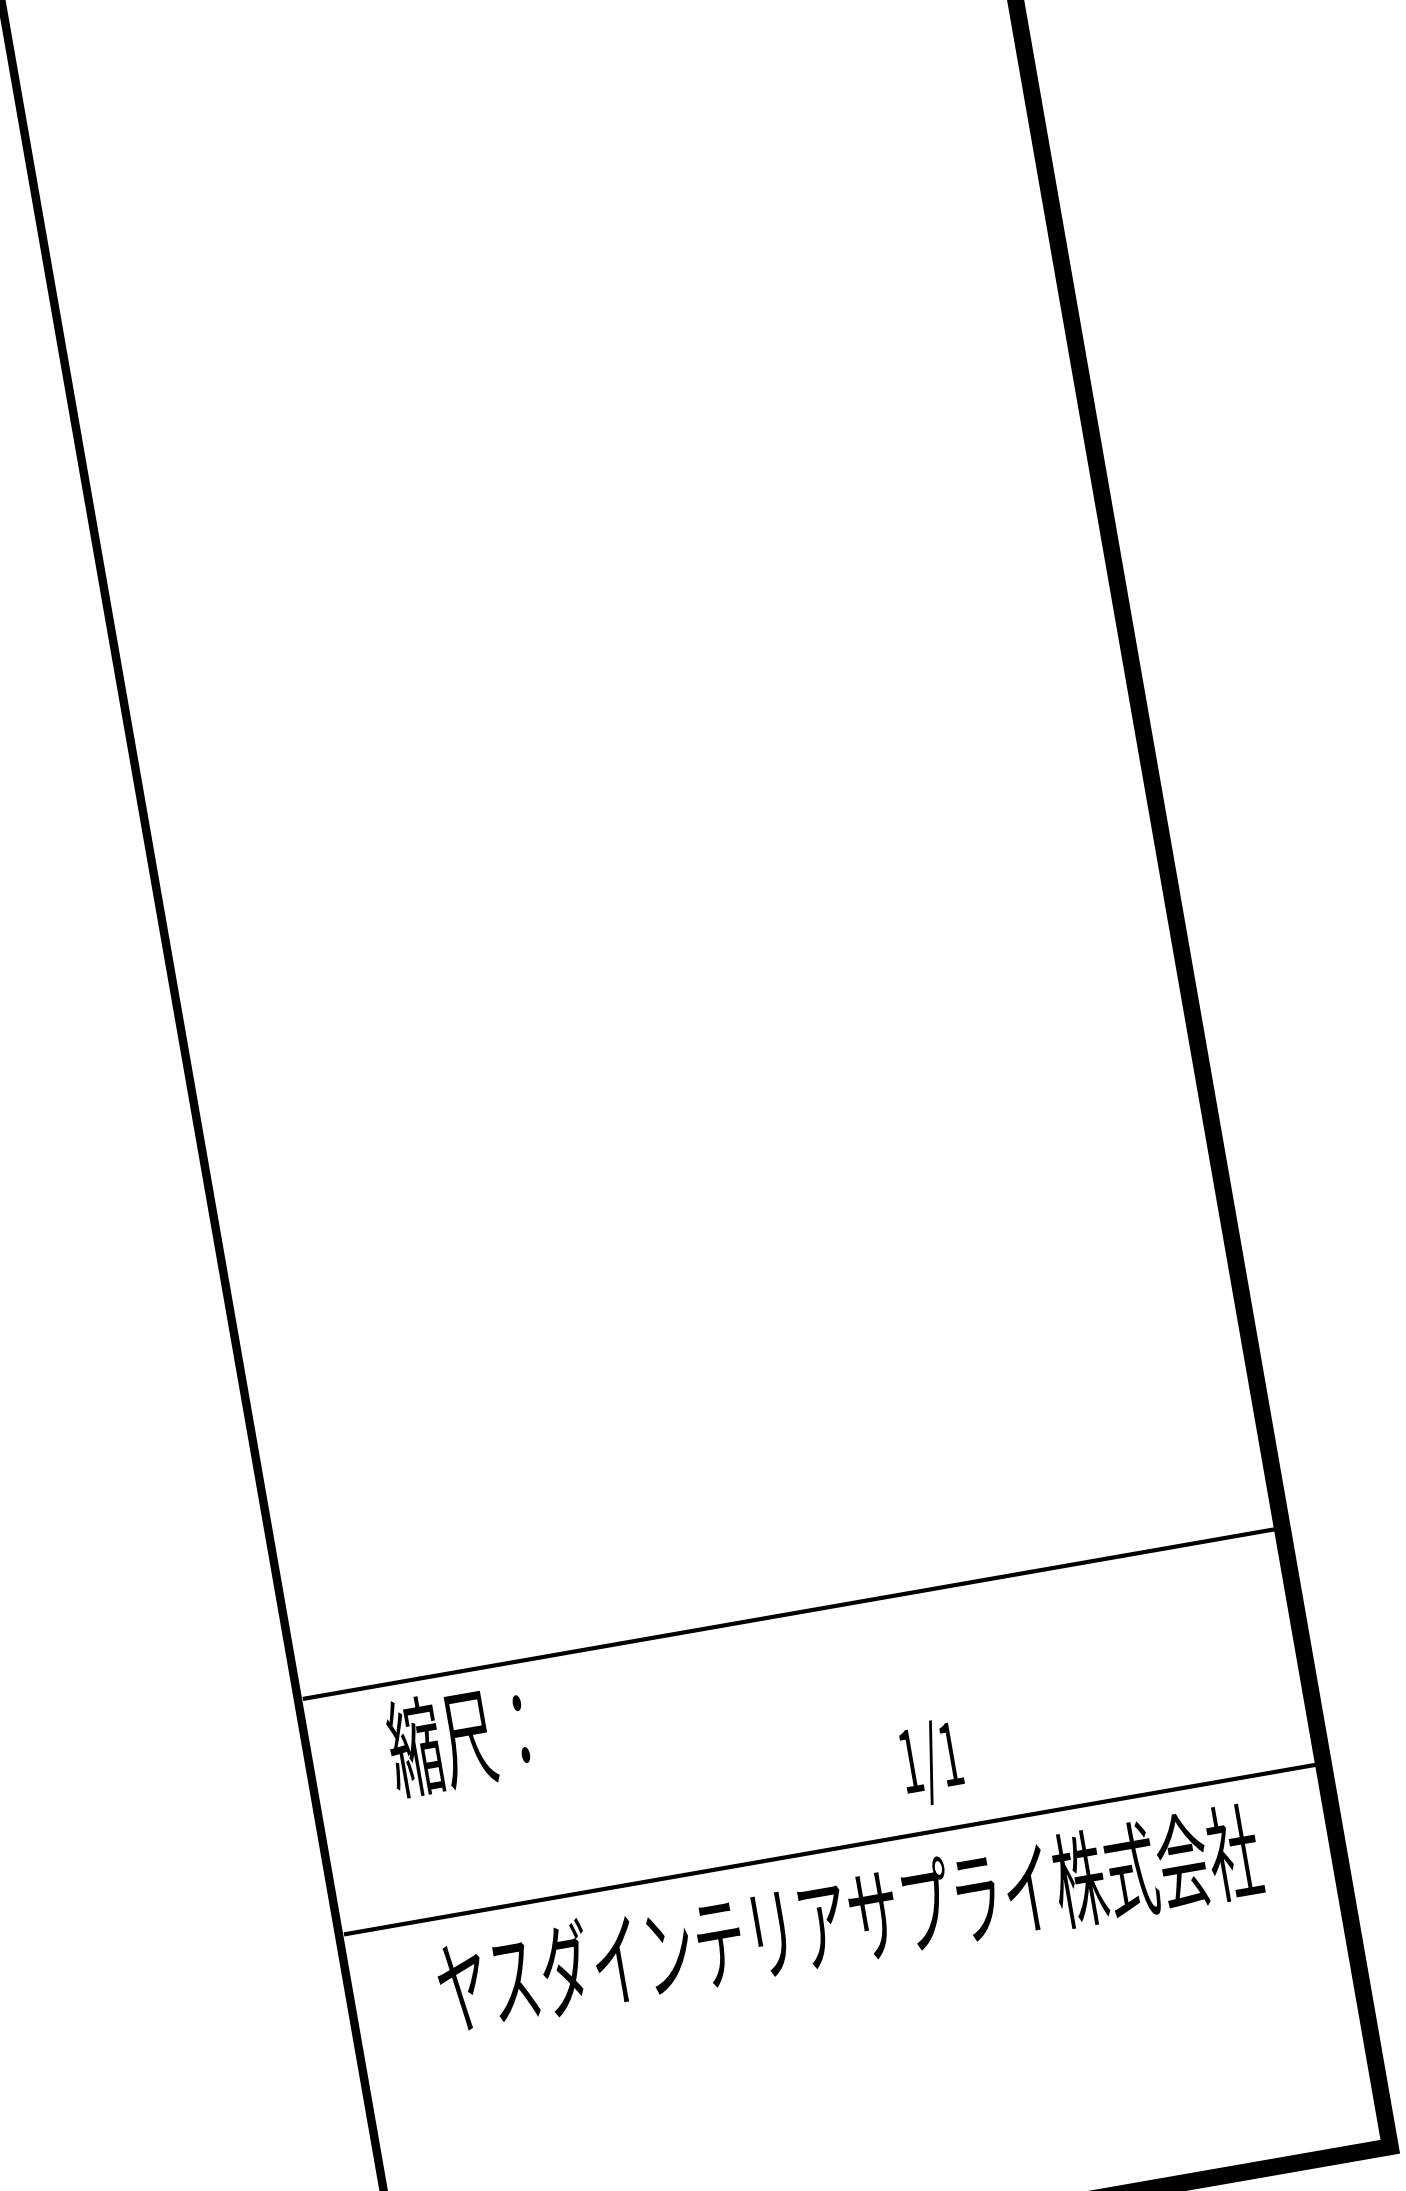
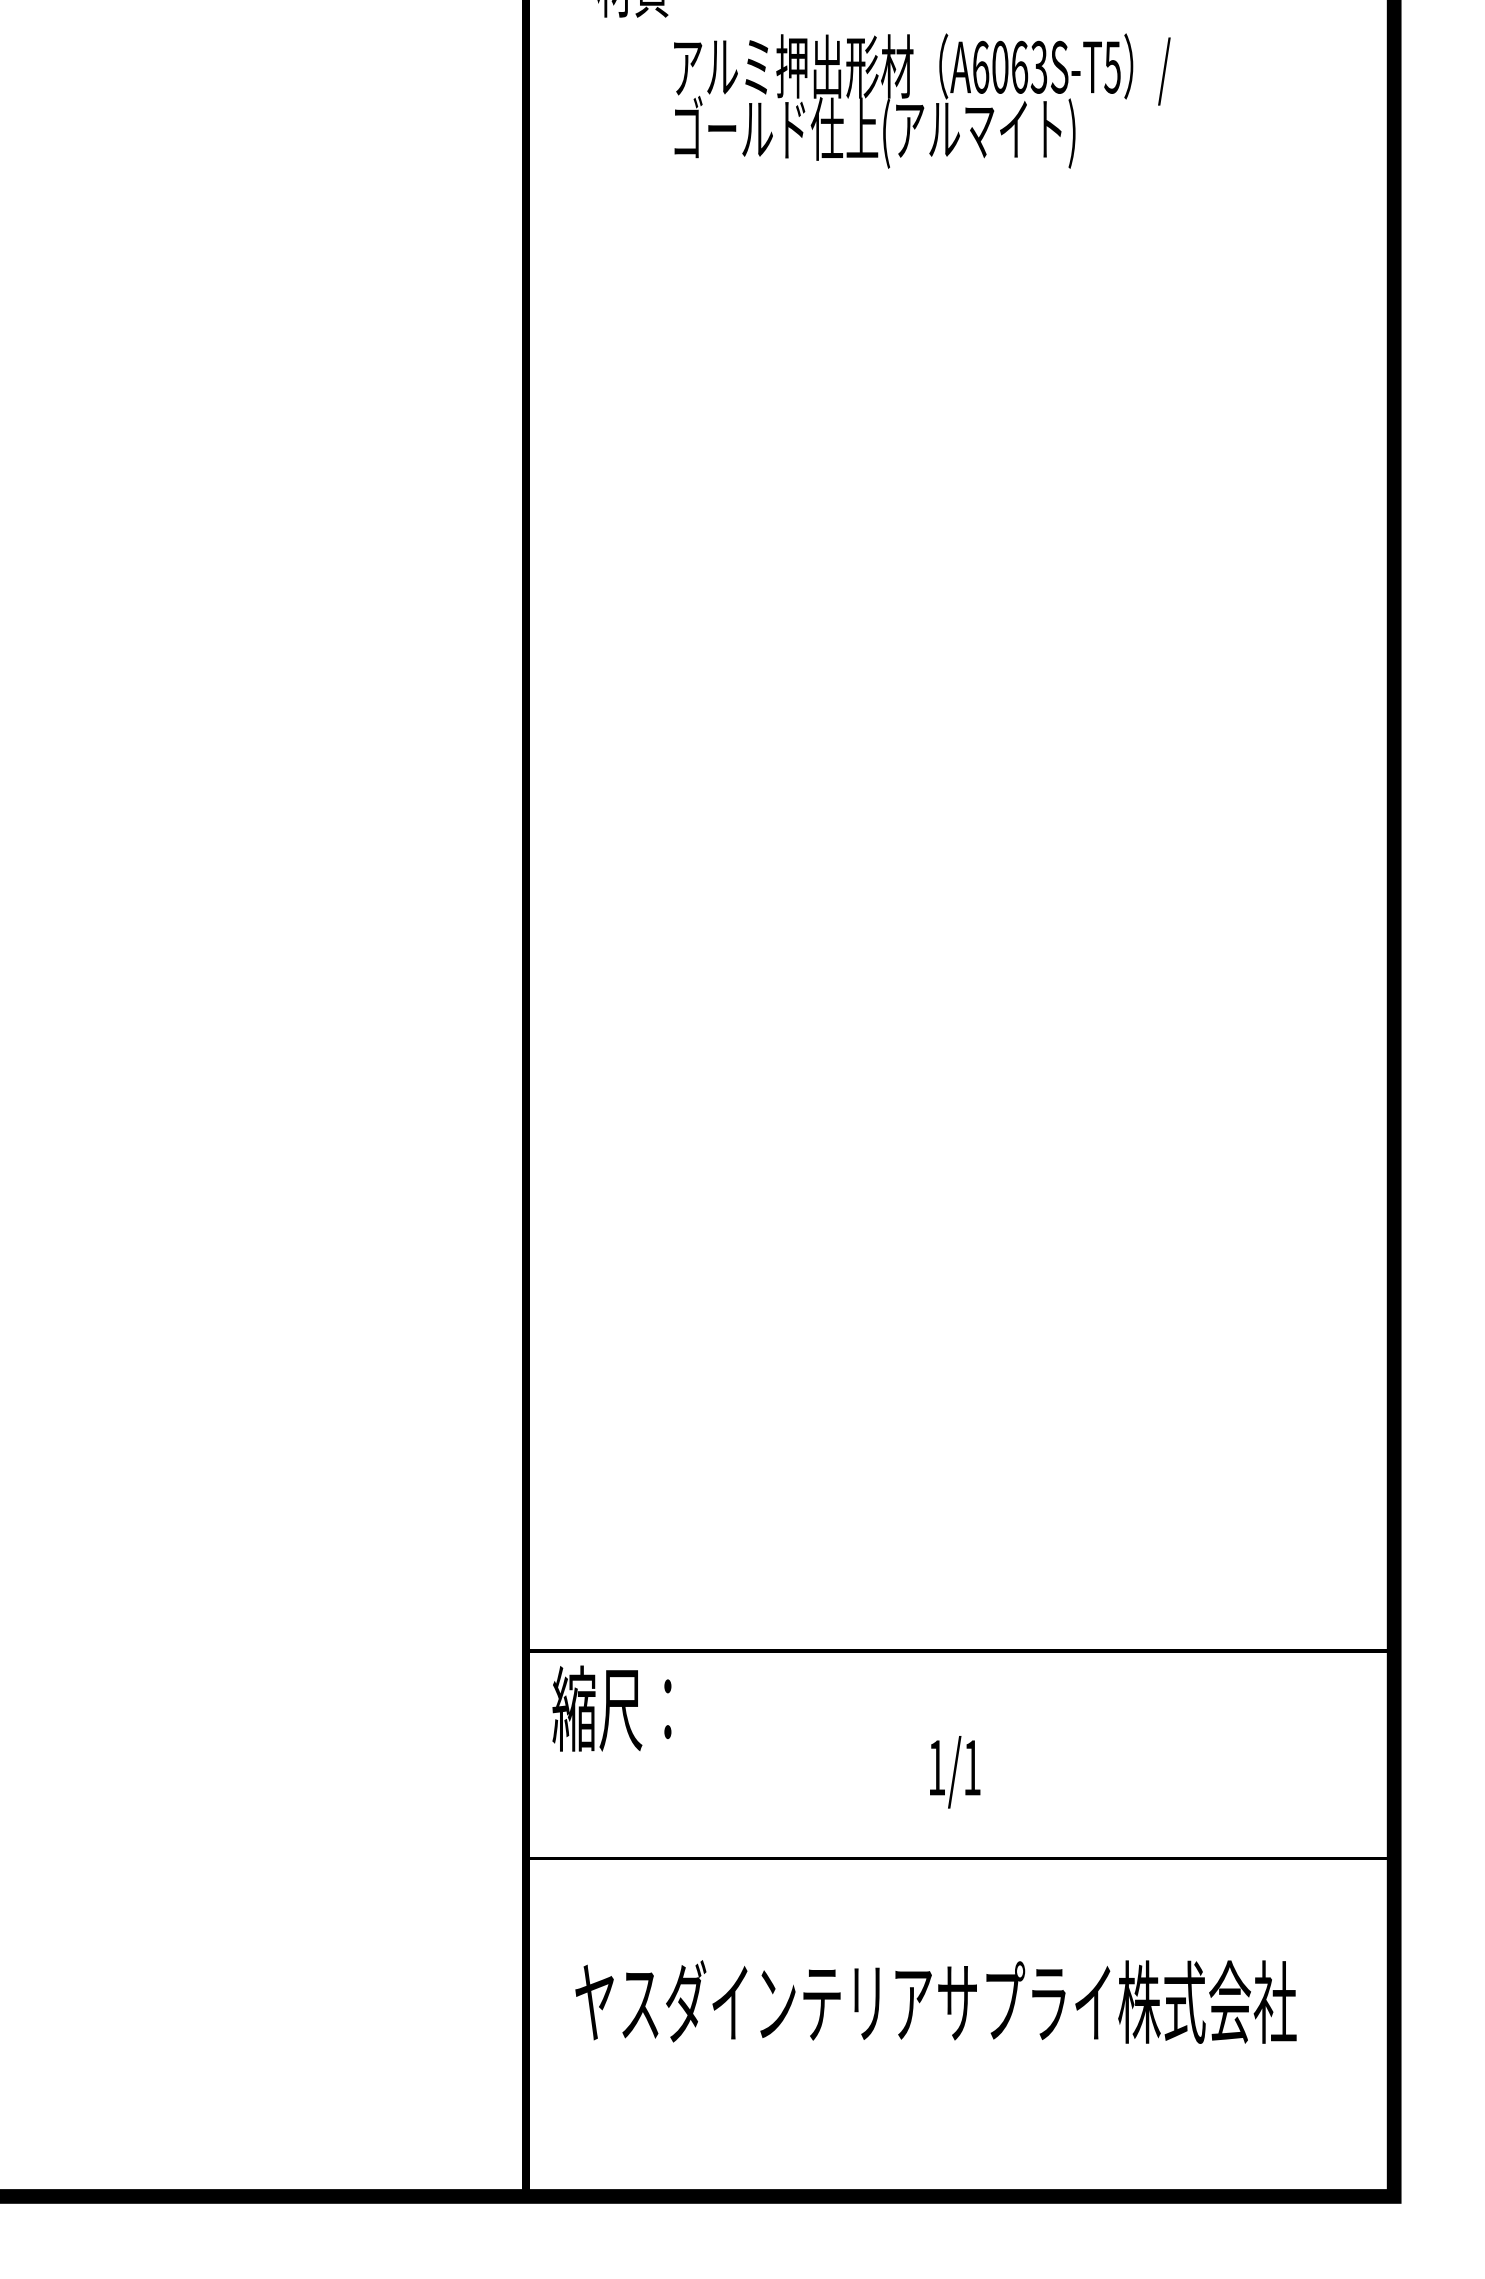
text: (457, 1739) -> (611, 1708), moved
text: (932, 1762) -> (955, 1772), moved
text: (848, 1918) -> (935, 2001), moved

